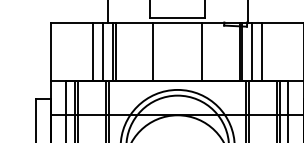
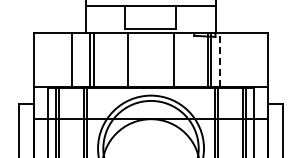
line: (102, 51) -> (81, 59), removed
line: (252, 51) -> (220, 59), solid -> dashed
line: (262, 51) -> (229, 59), removed

